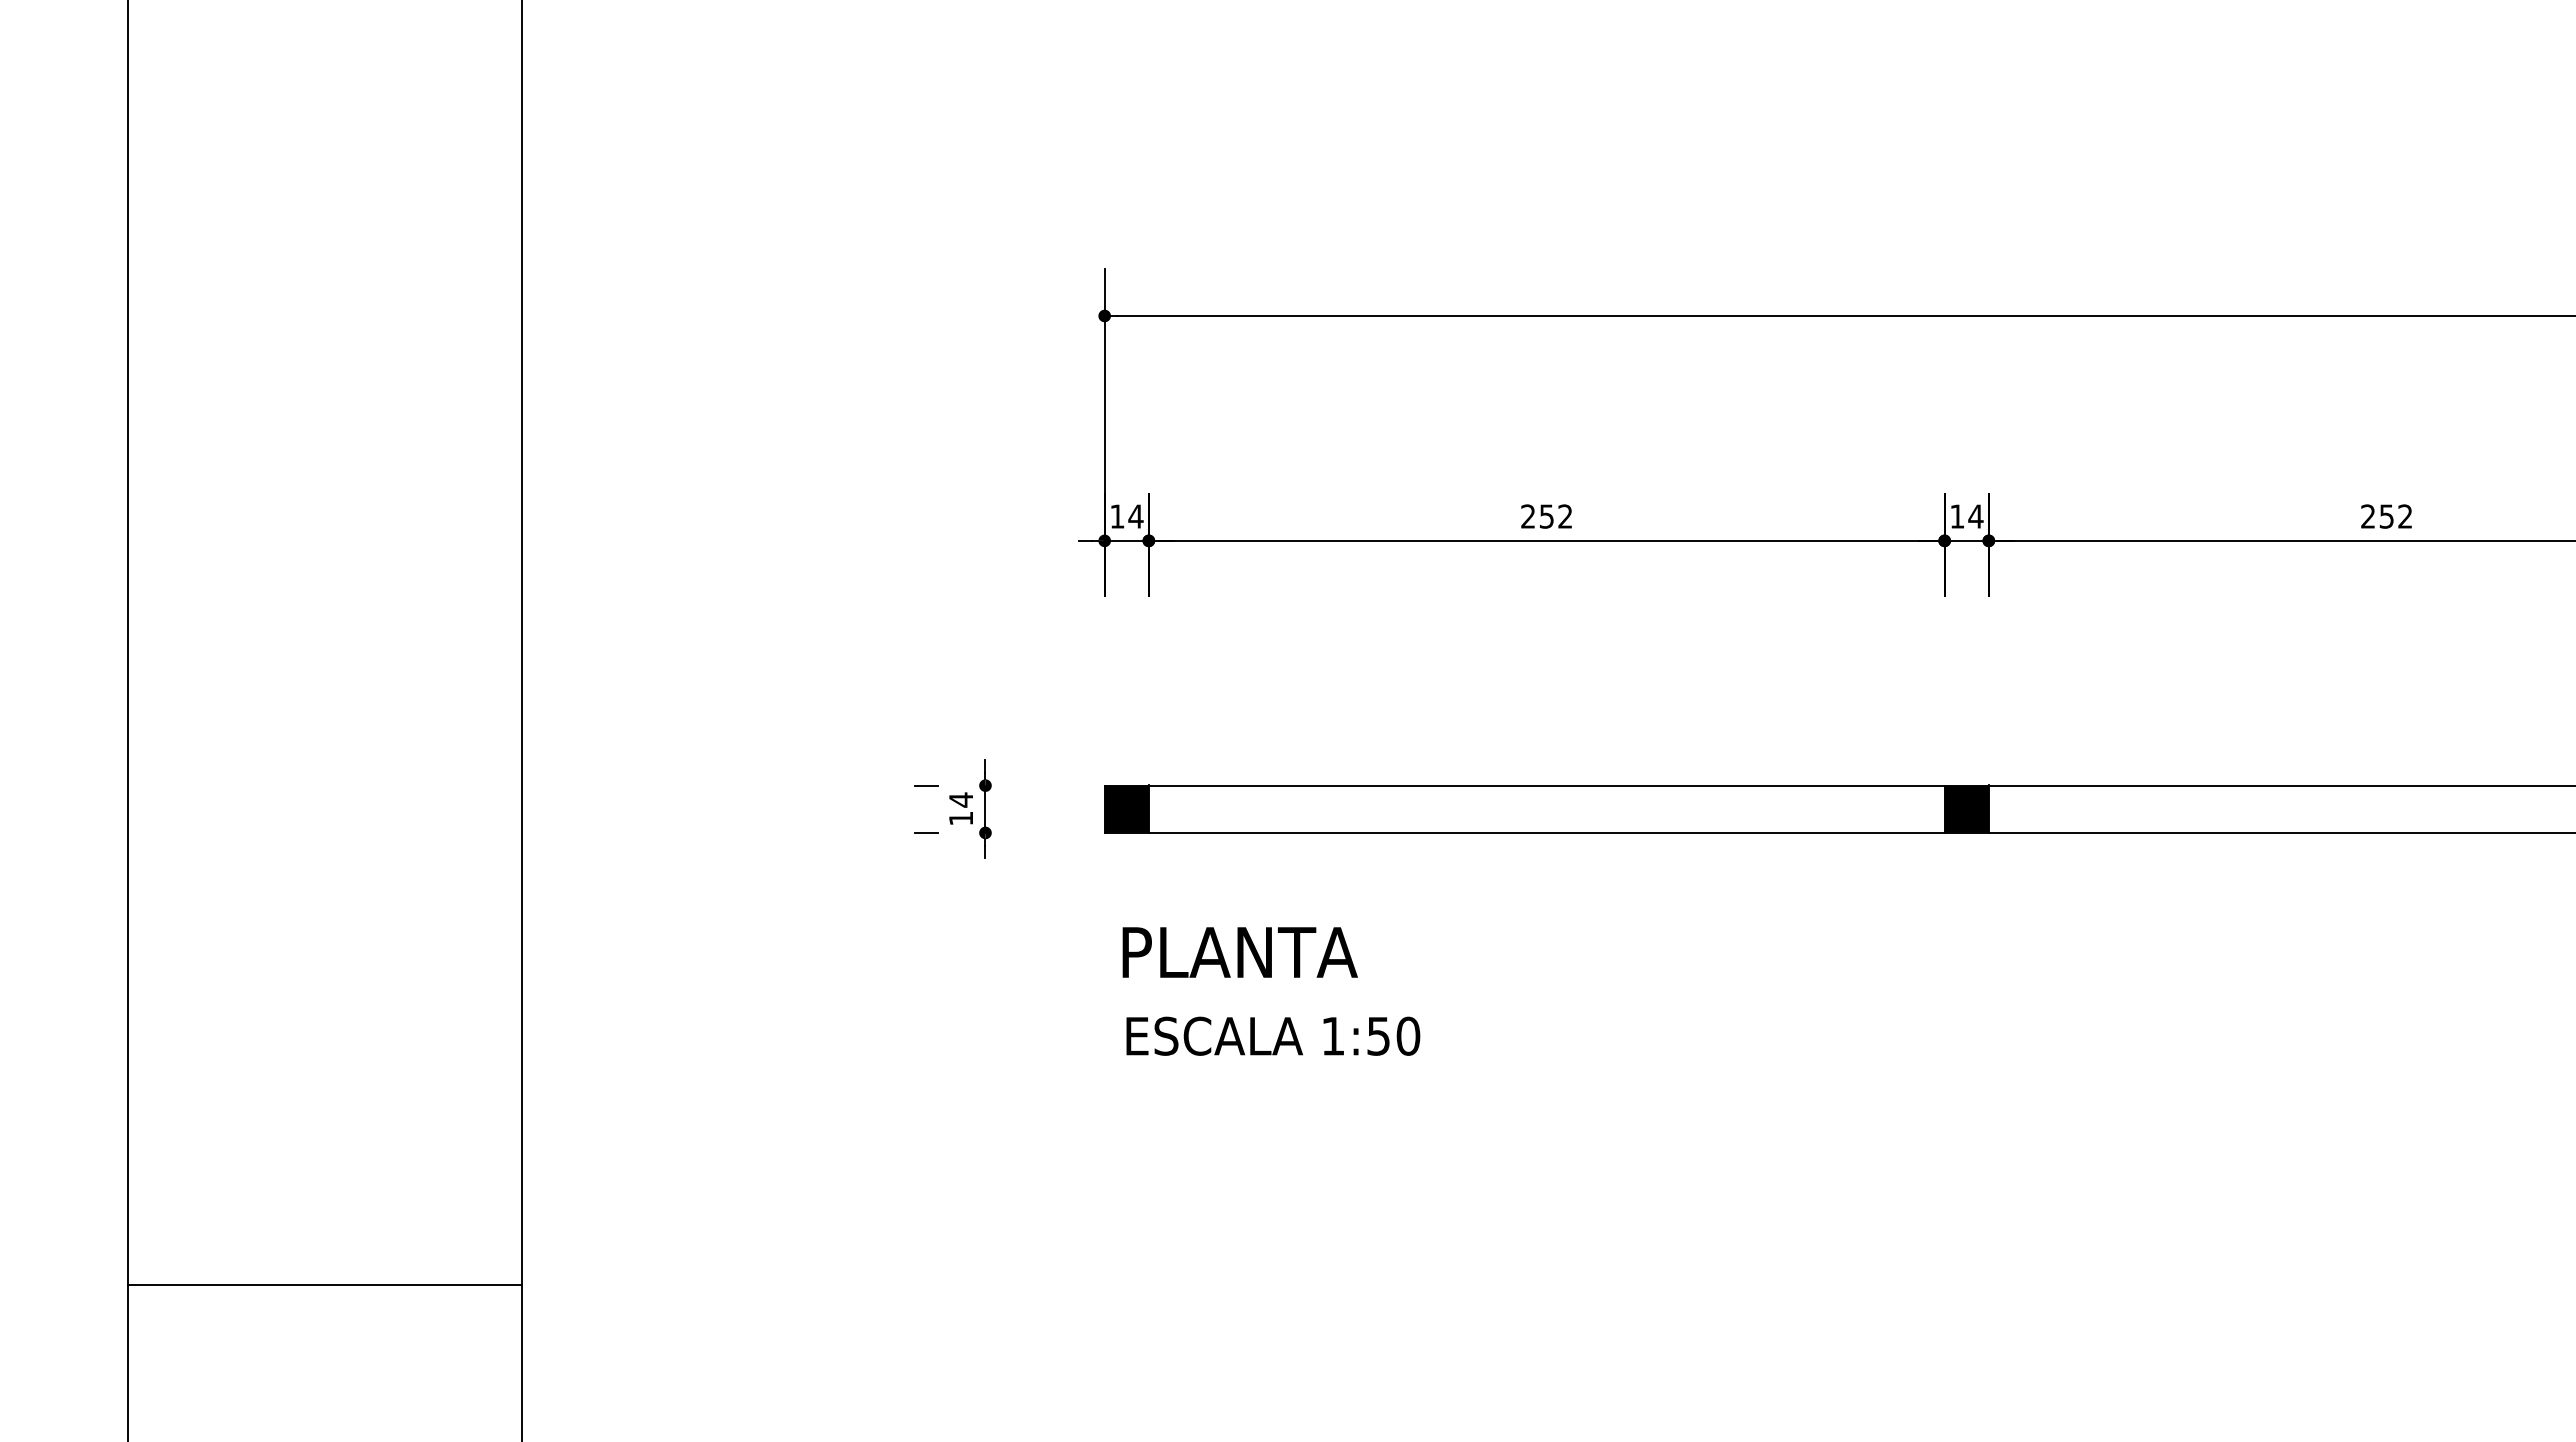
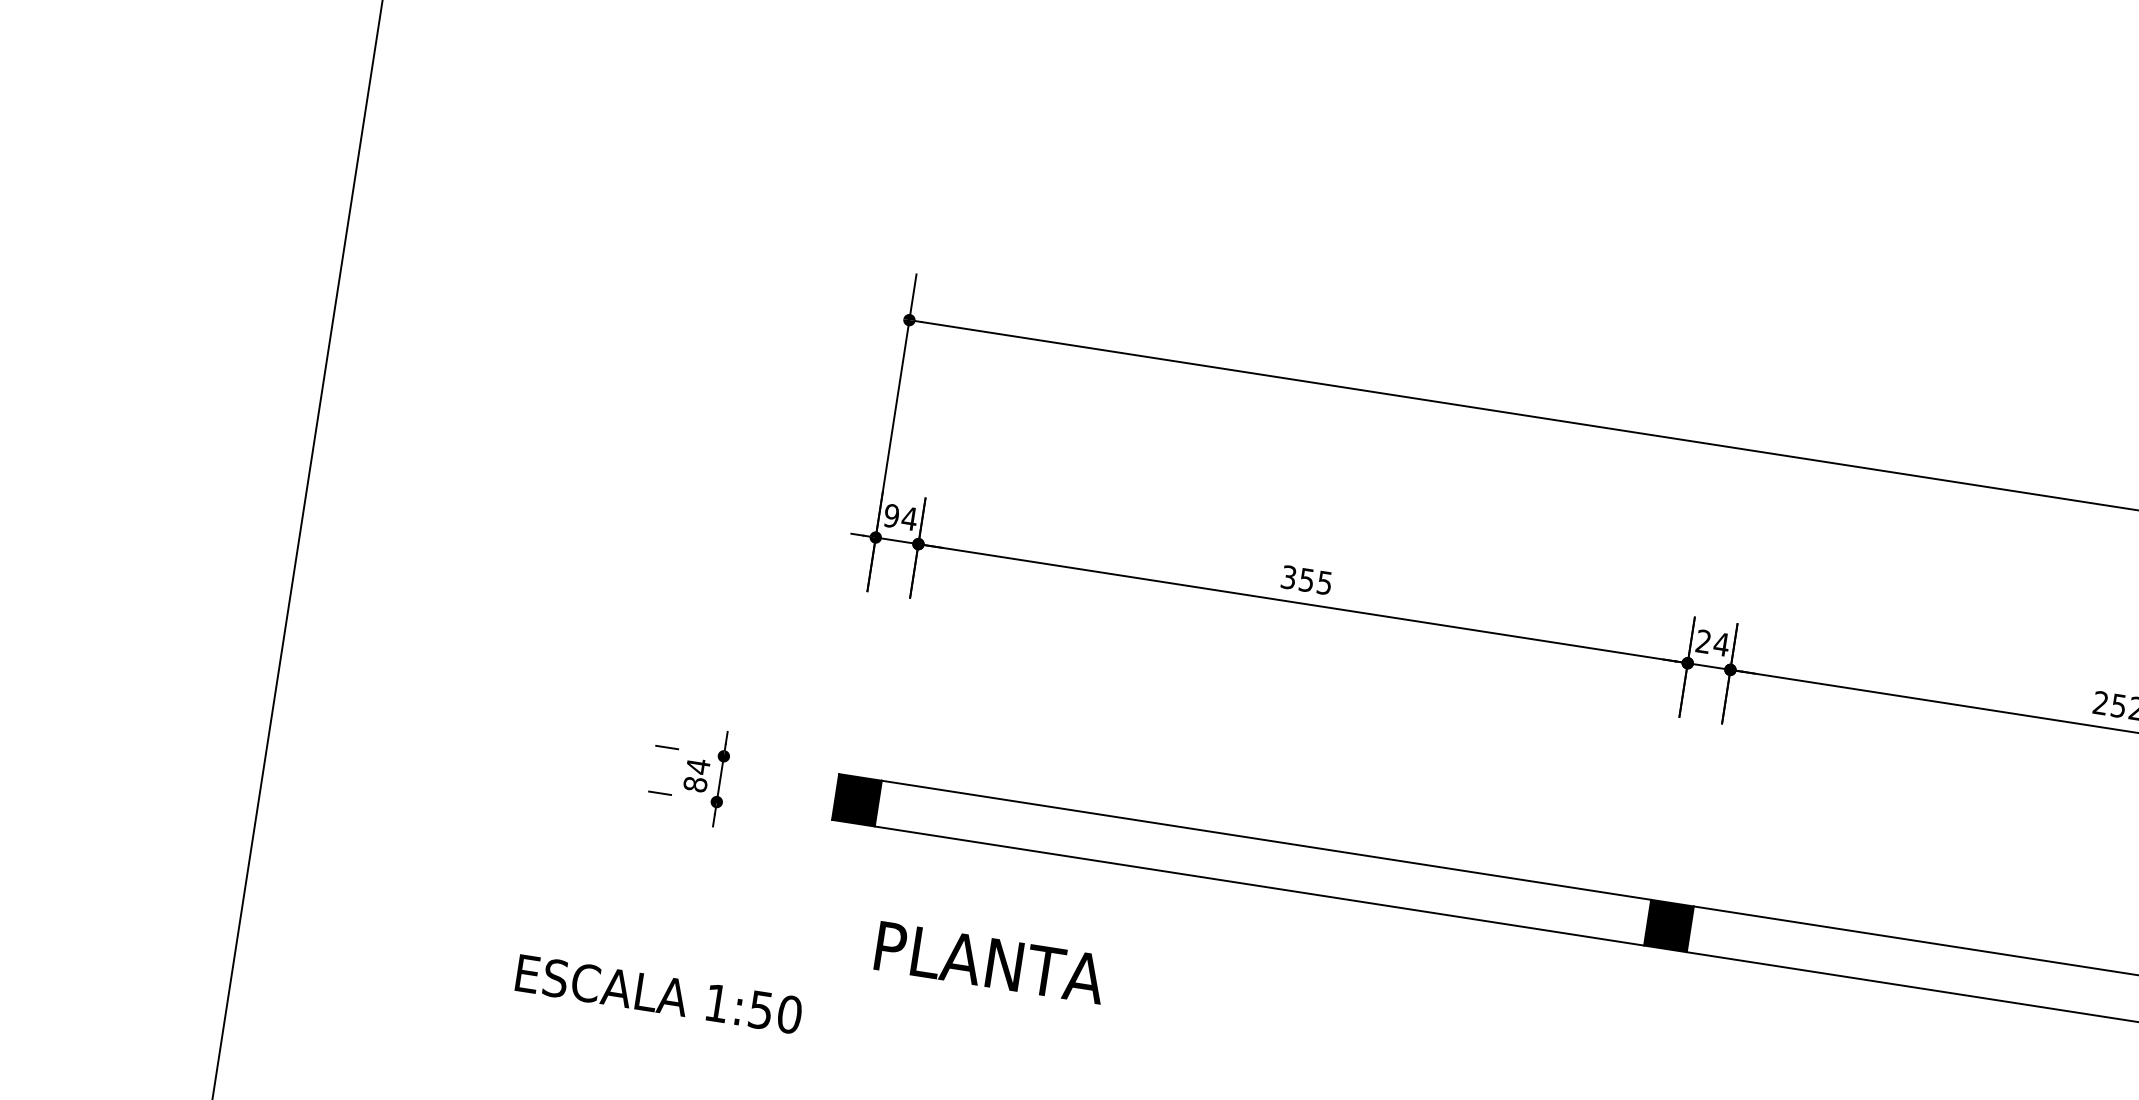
text: (1117, 516) -> (891, 515), 14 -> 94
text: (1546, 516) -> (1306, 580), 252 -> 355
text: (1956, 516) -> (1702, 641), 14 -> 24
text: (961, 818) -> (695, 784), 14 -> 84
text: (1239, 952) -> (989, 962), moved
text: (1273, 1035) -> (659, 993), moved

